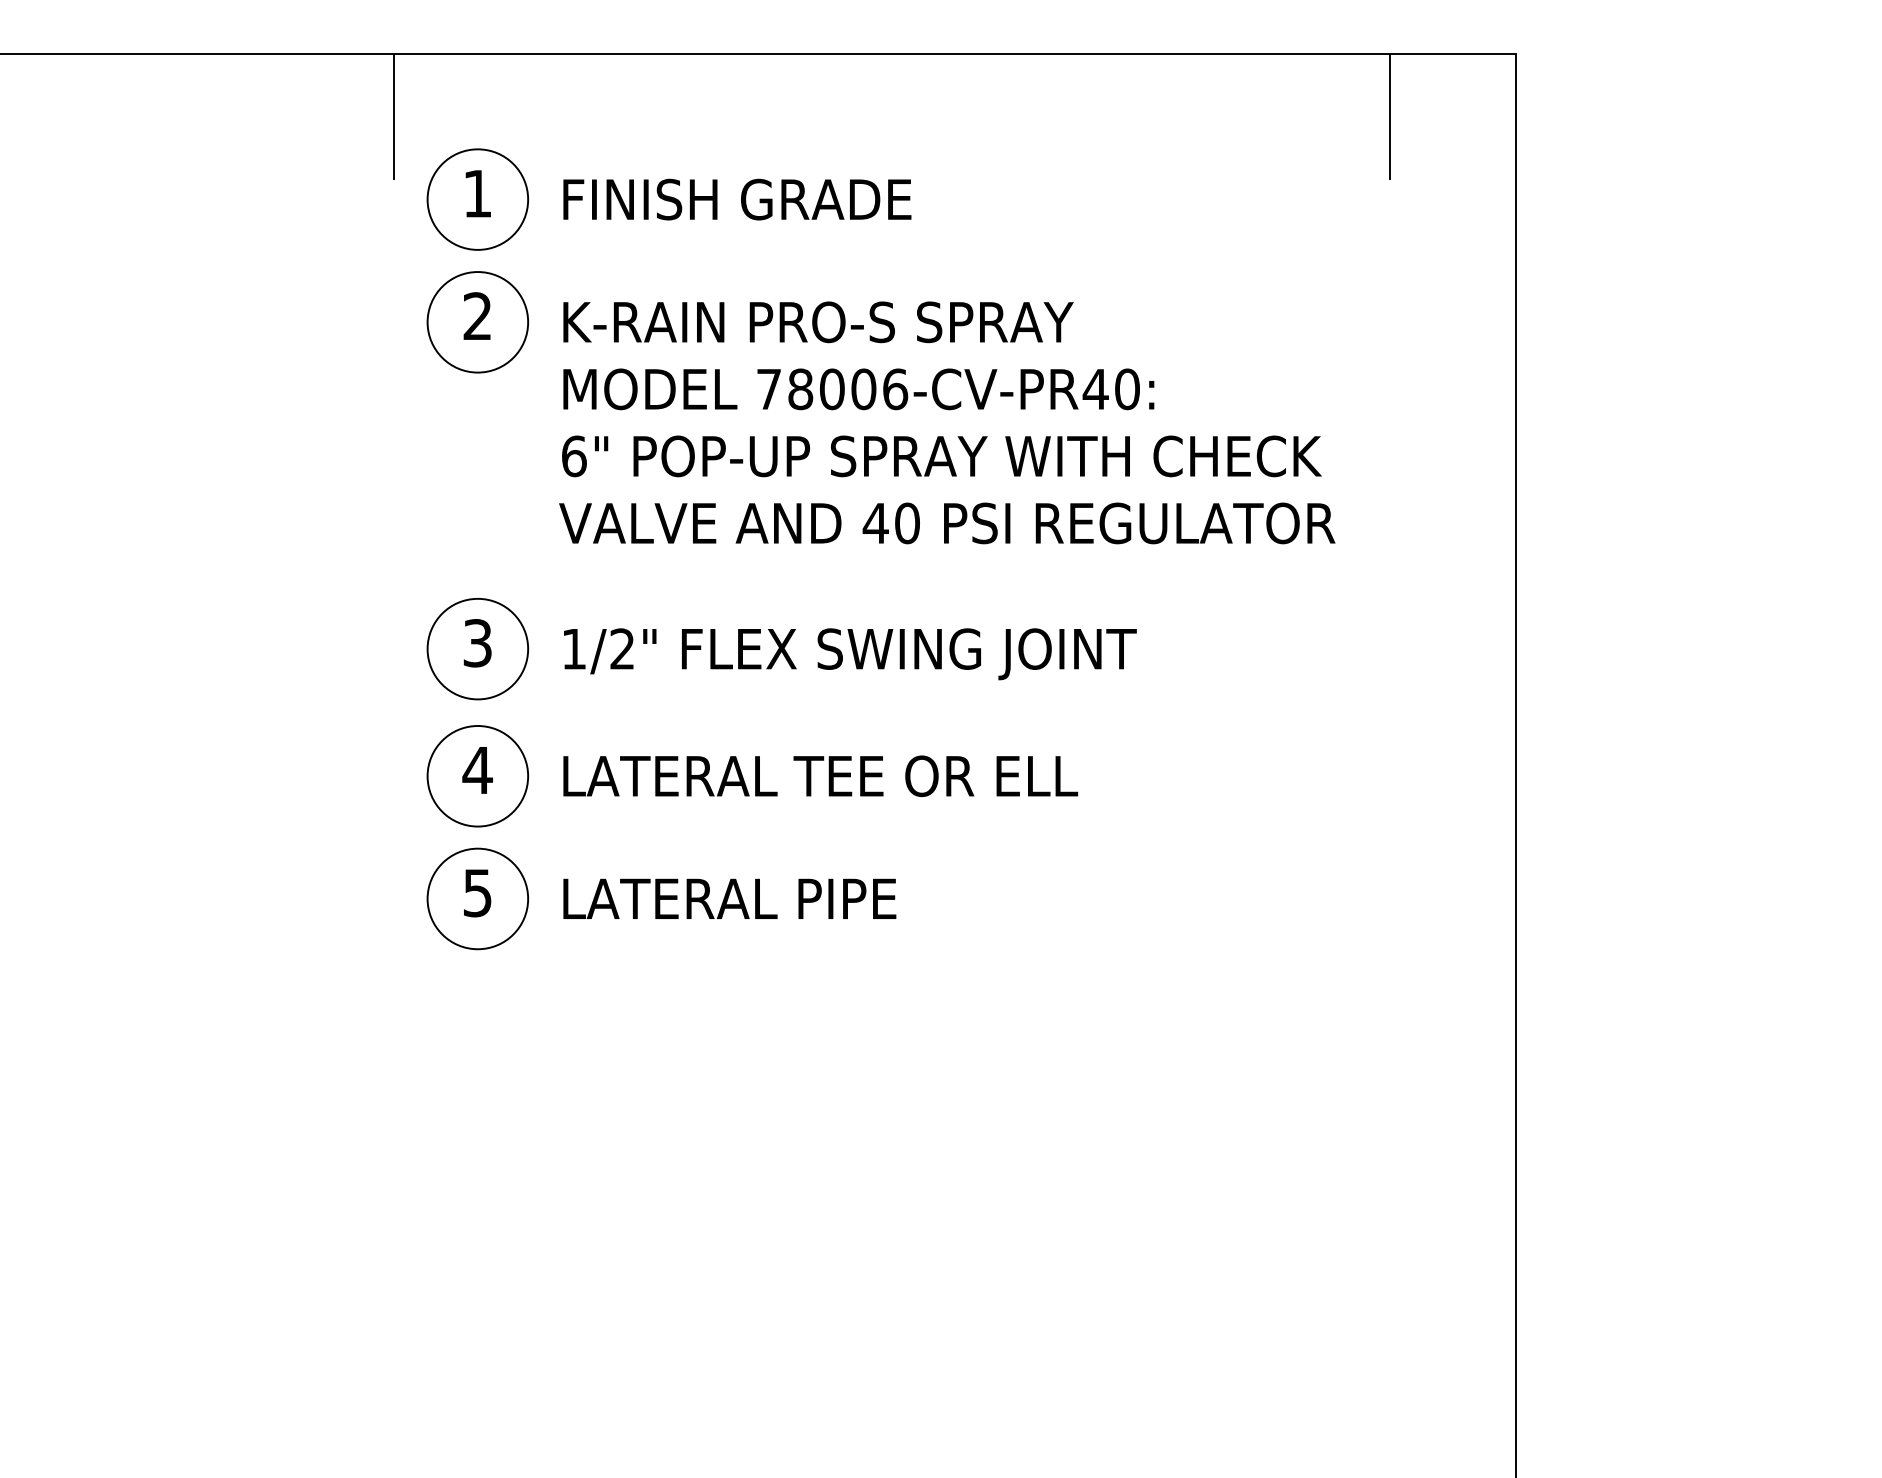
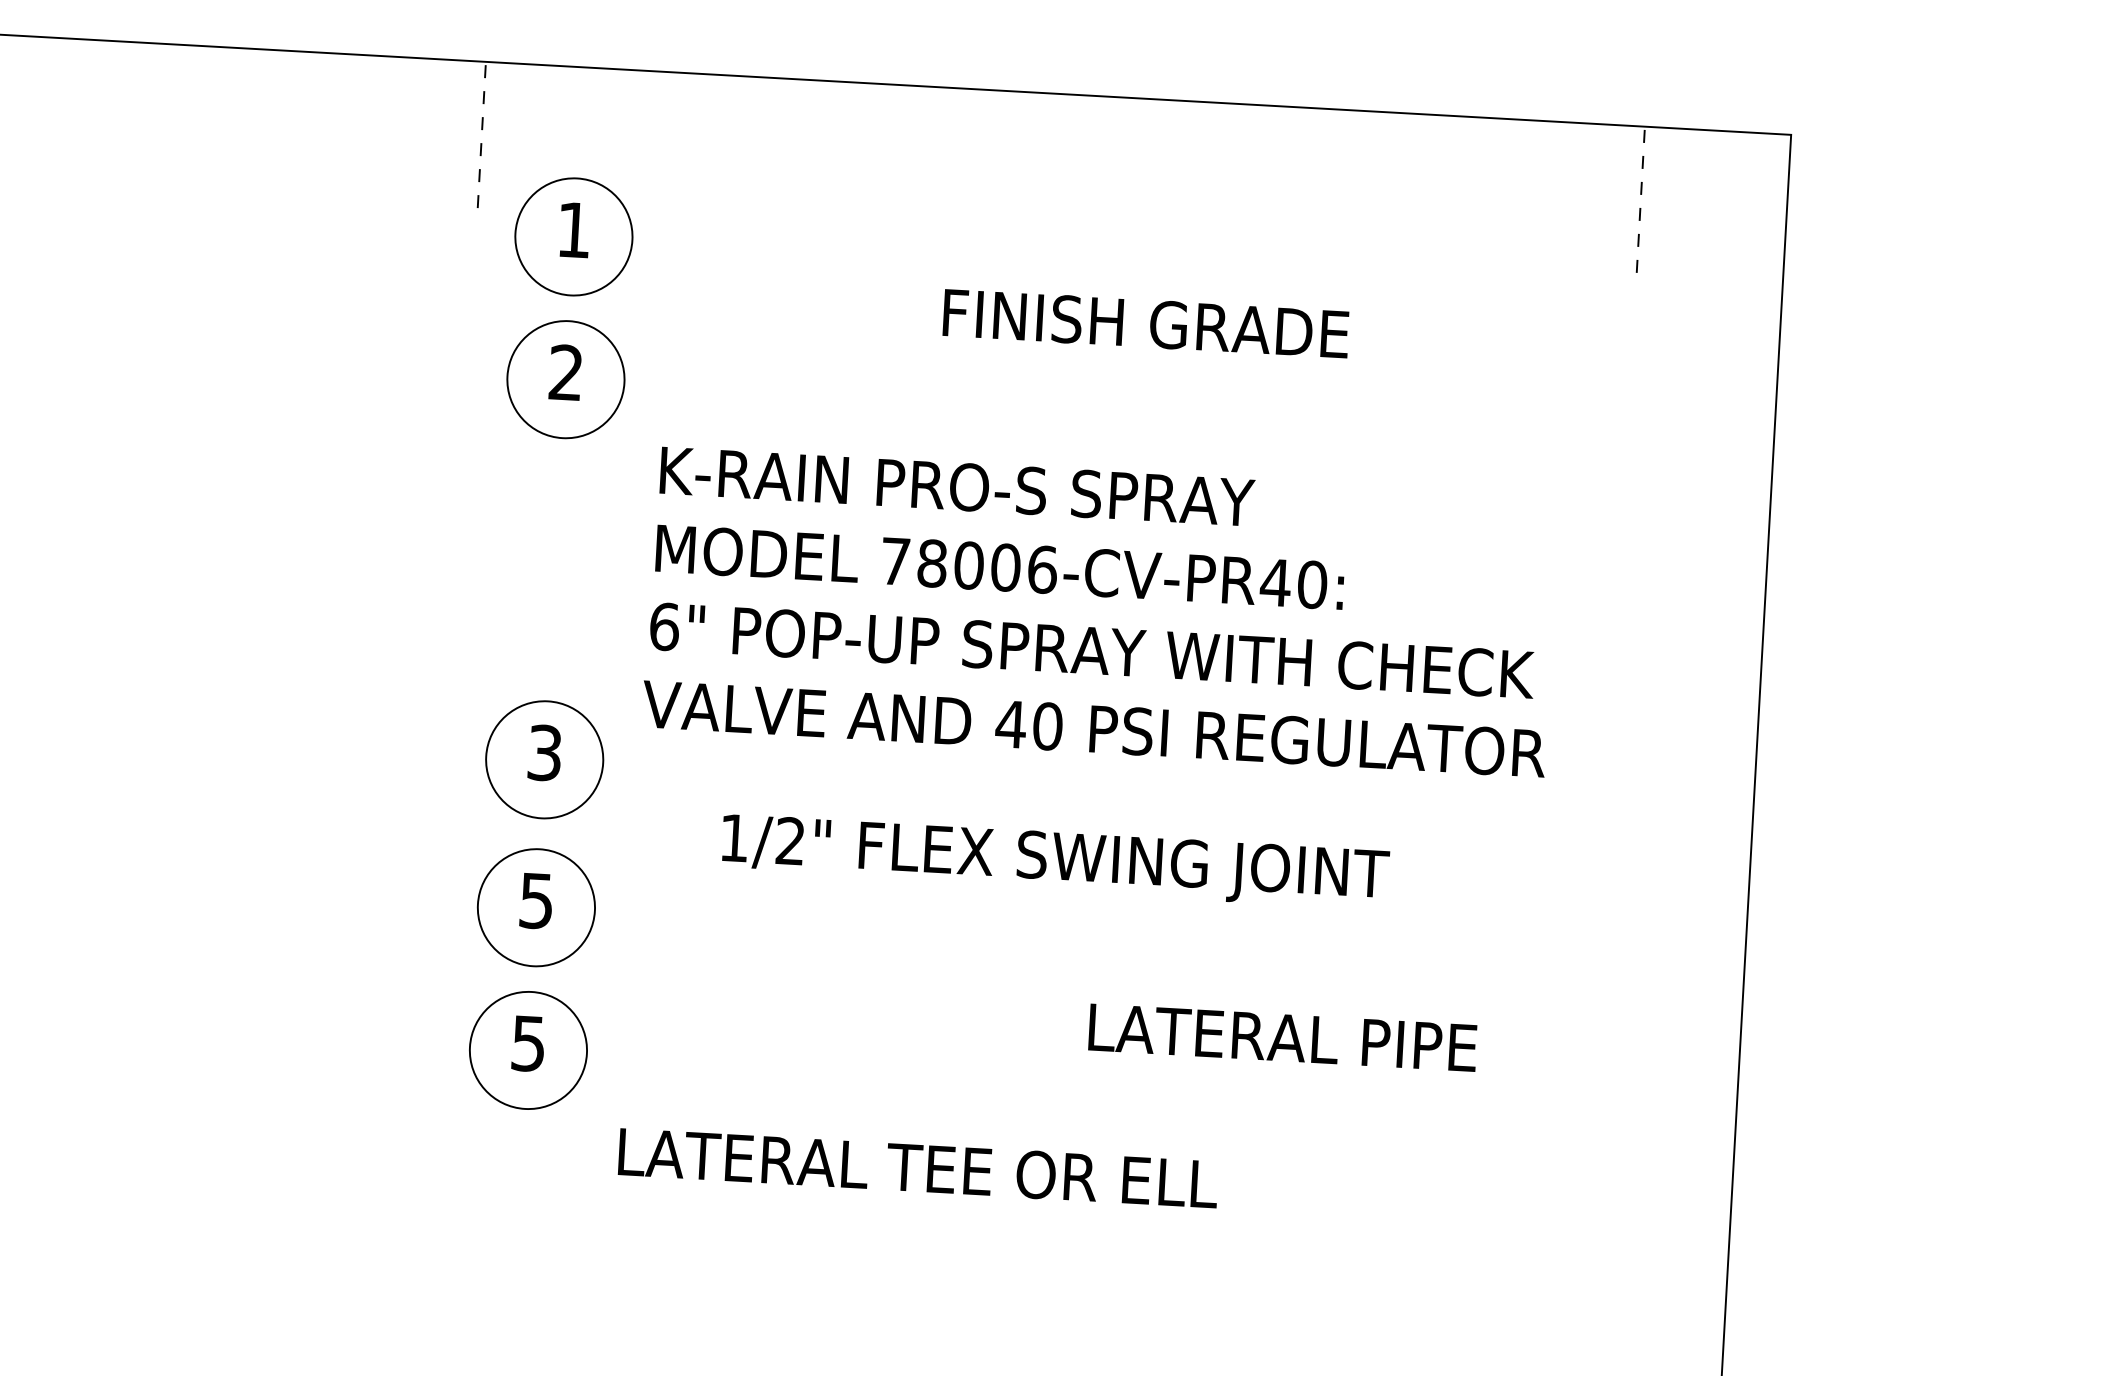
line: (394, 116) -> (482, 134), solid -> dashed
line: (1390, 116) -> (1640, 199), solid -> dashed
text: (737, 199) -> (1146, 323), moved
text: (947, 422) -> (1100, 611), moved
text: (850, 654) -> (1055, 862), moved
text: (477, 770) -> (536, 901), 4 -> 5
text: (820, 776) -> (918, 1168), moved
text: (729, 898) -> (1282, 1037), moved

